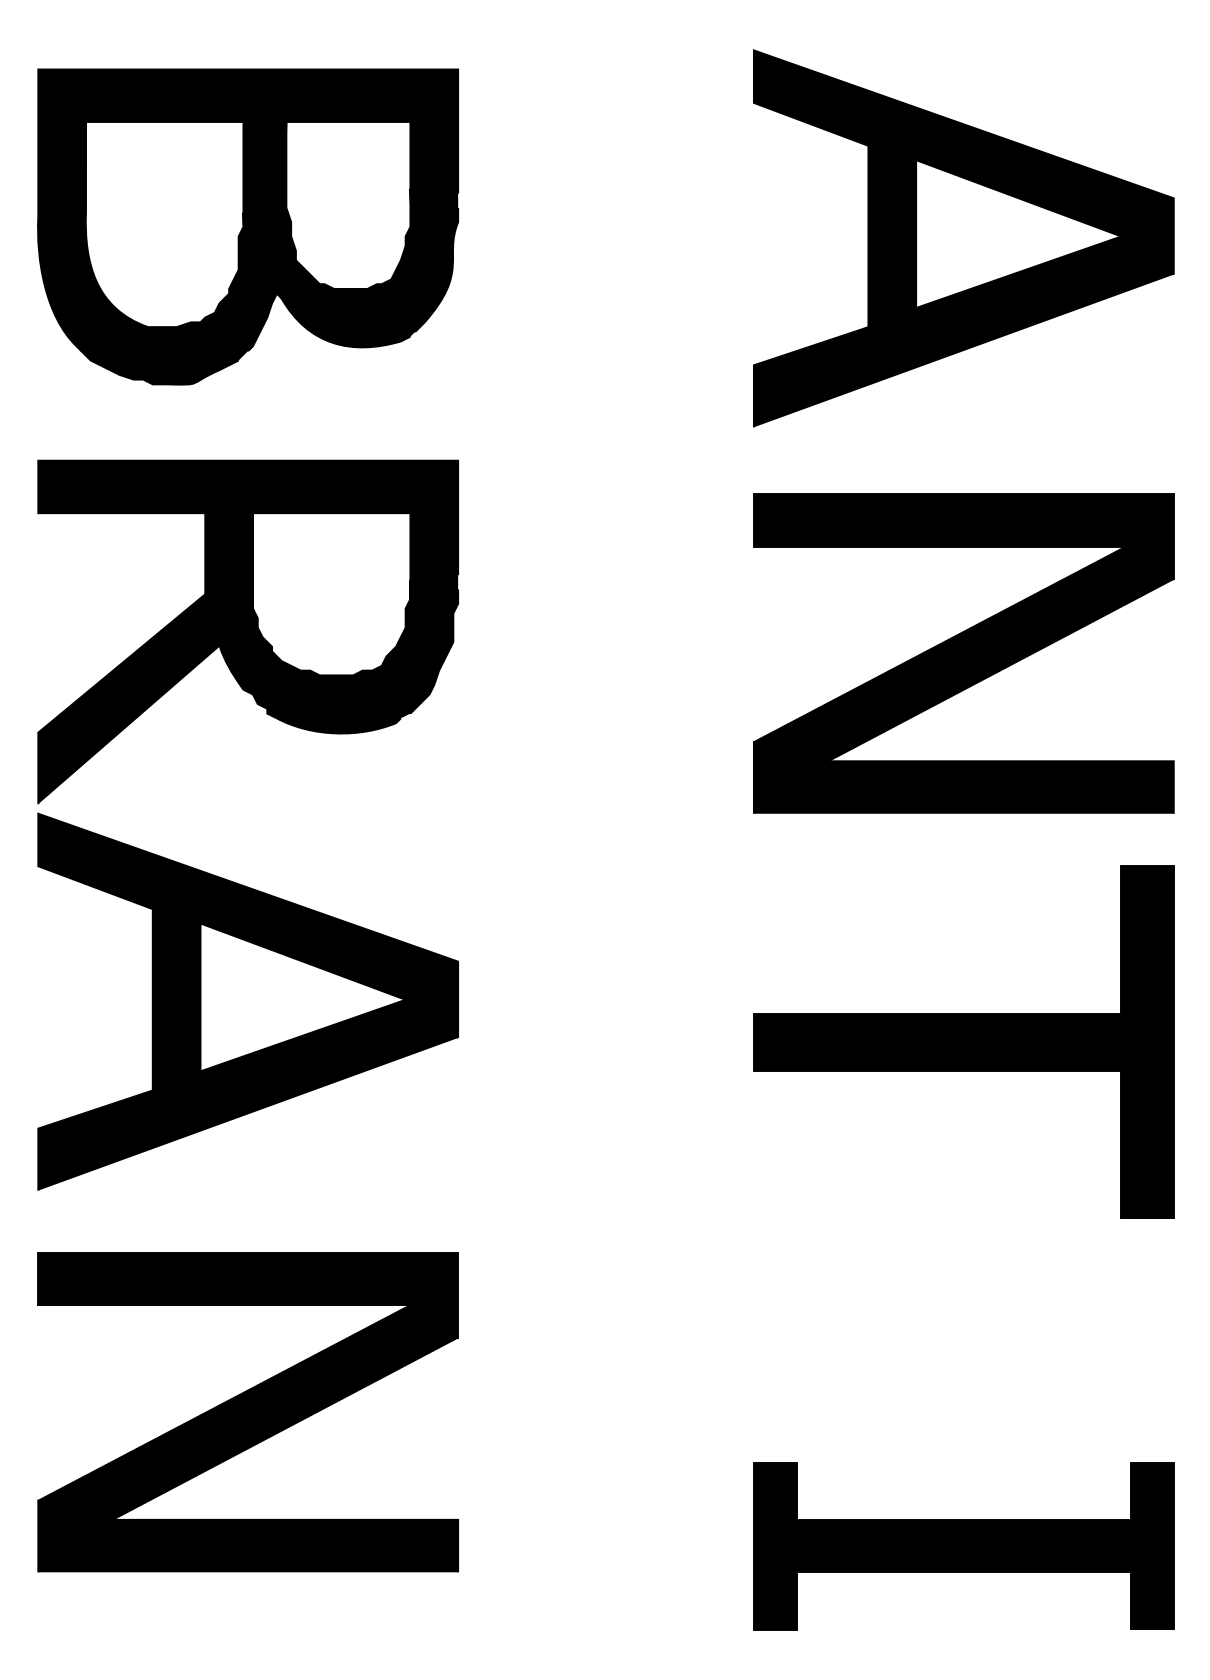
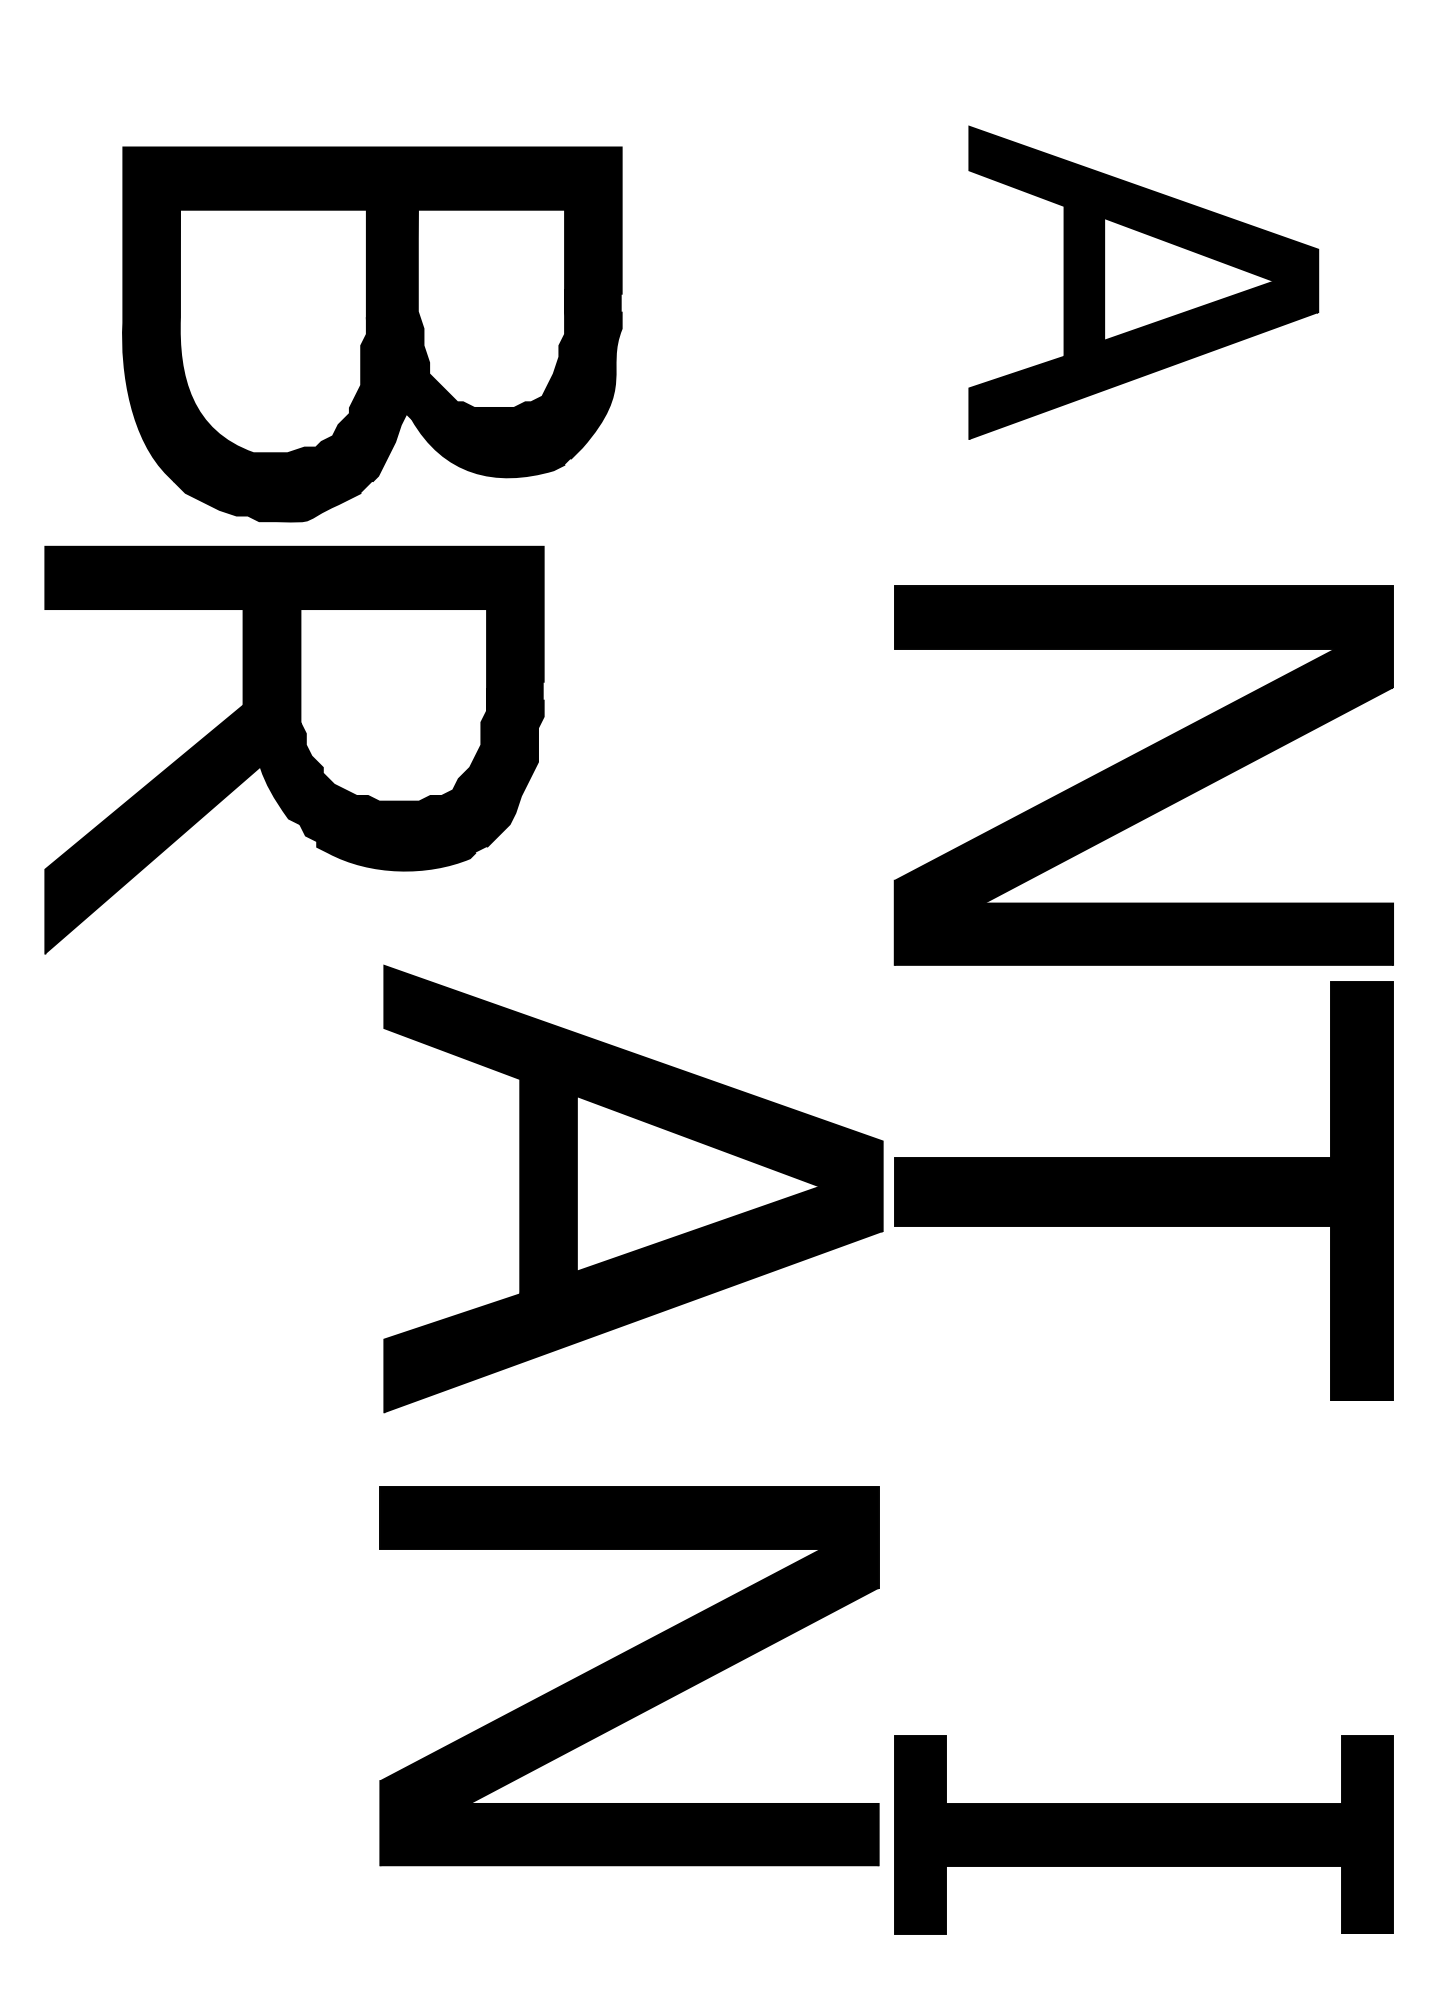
part: (248, 227) -> (372, 334), moved
part: (963, 238) -> (1143, 282), size x0.7
part: (248, 1001) -> (633, 1188), moved
part: (963, 1041) -> (1143, 1190), moved
part: (248, 1412) -> (629, 1676), moved

